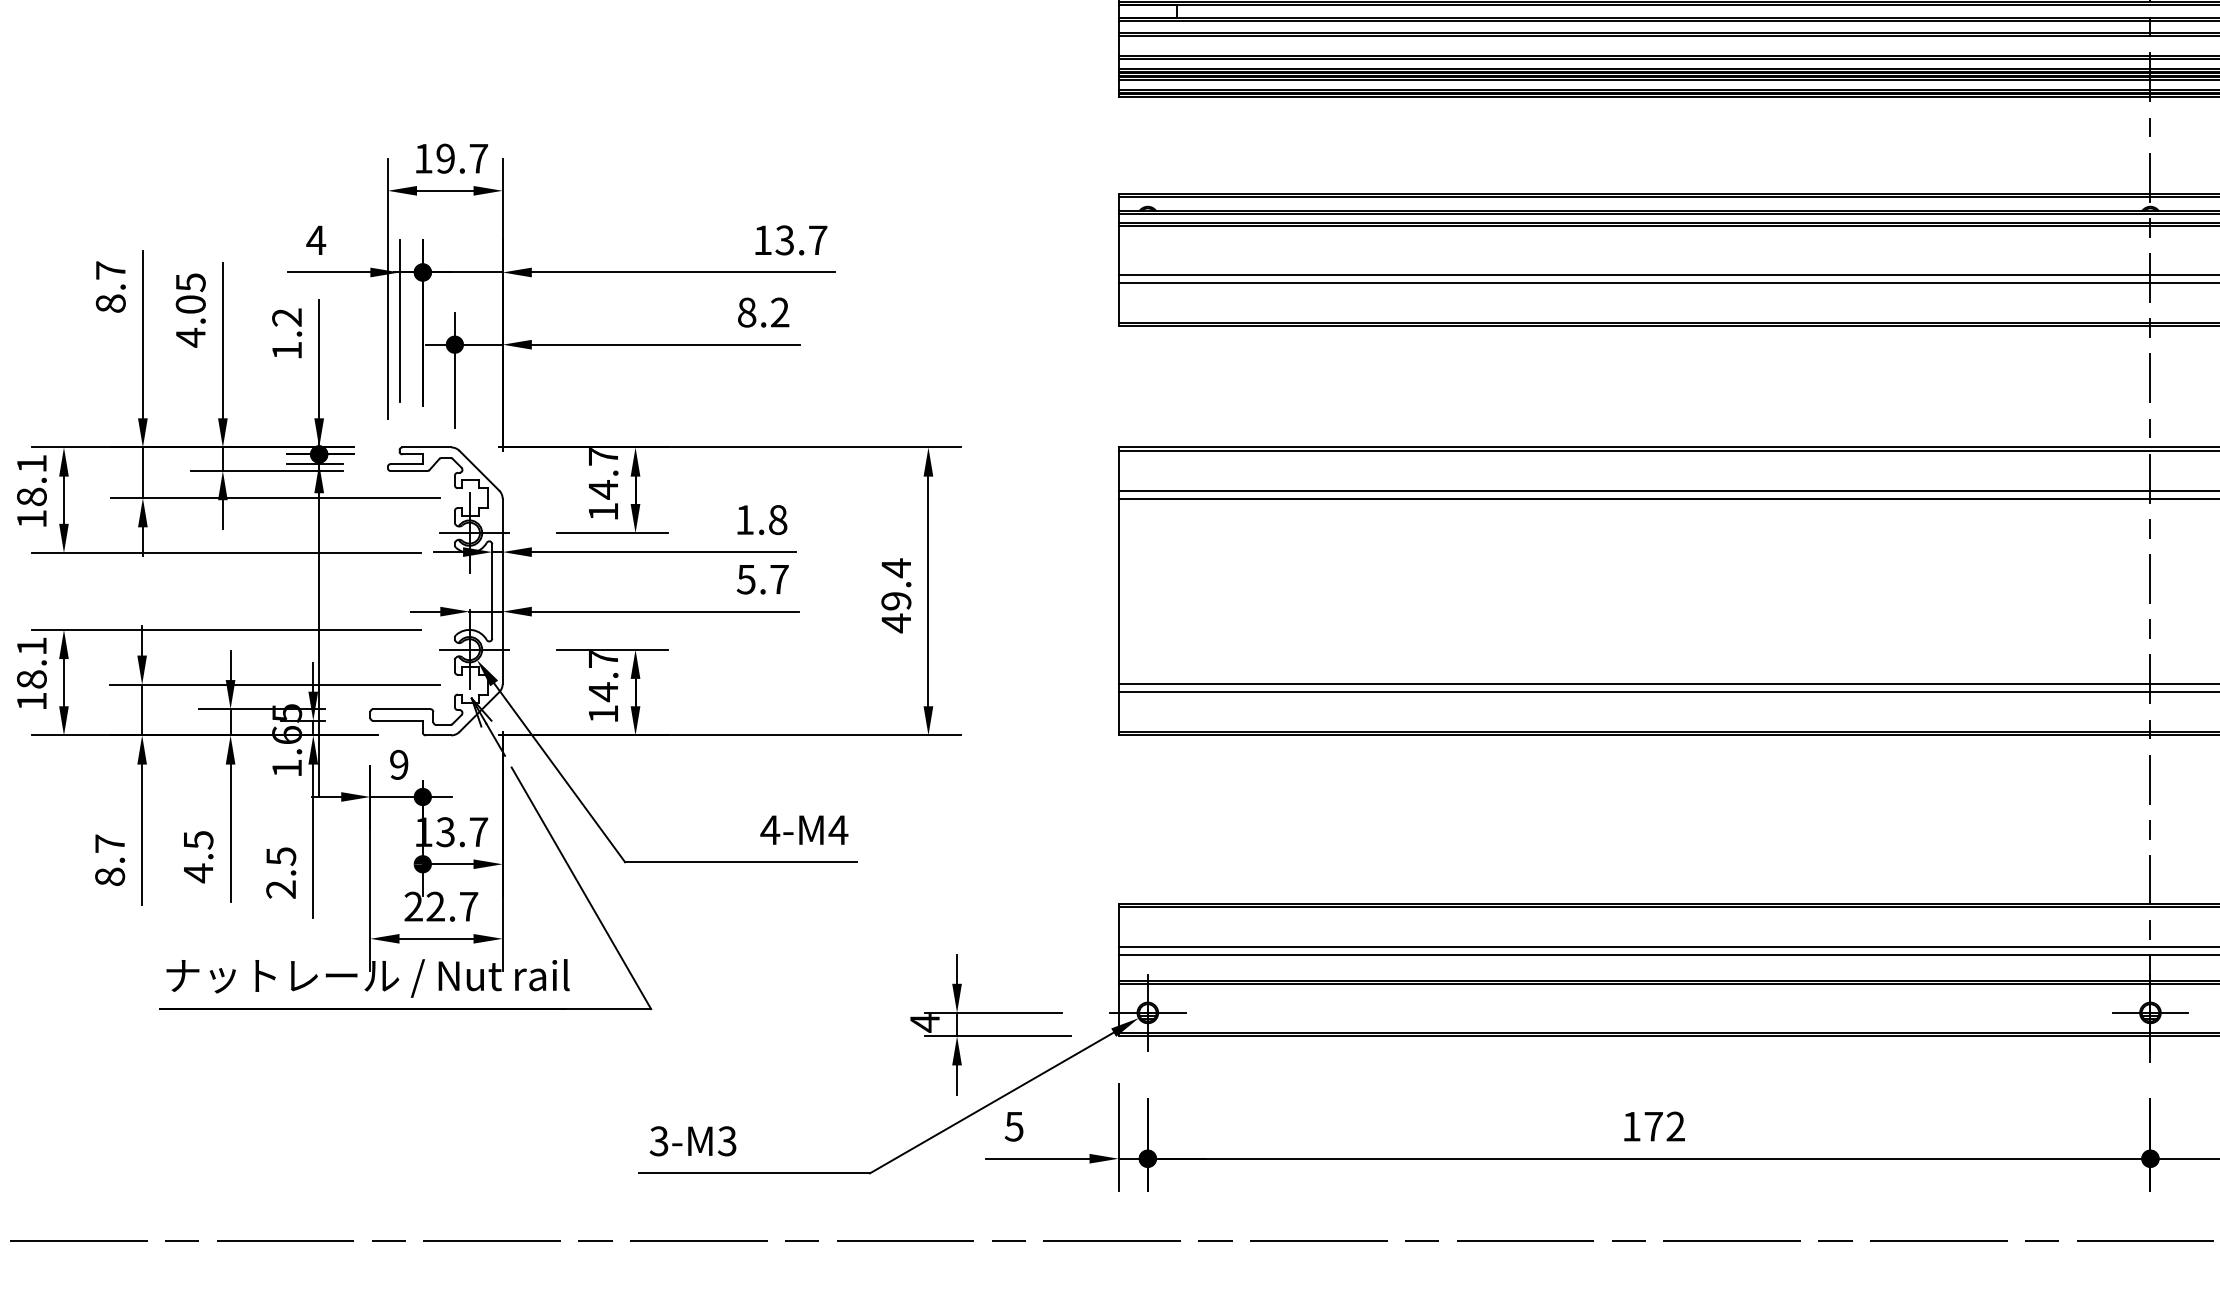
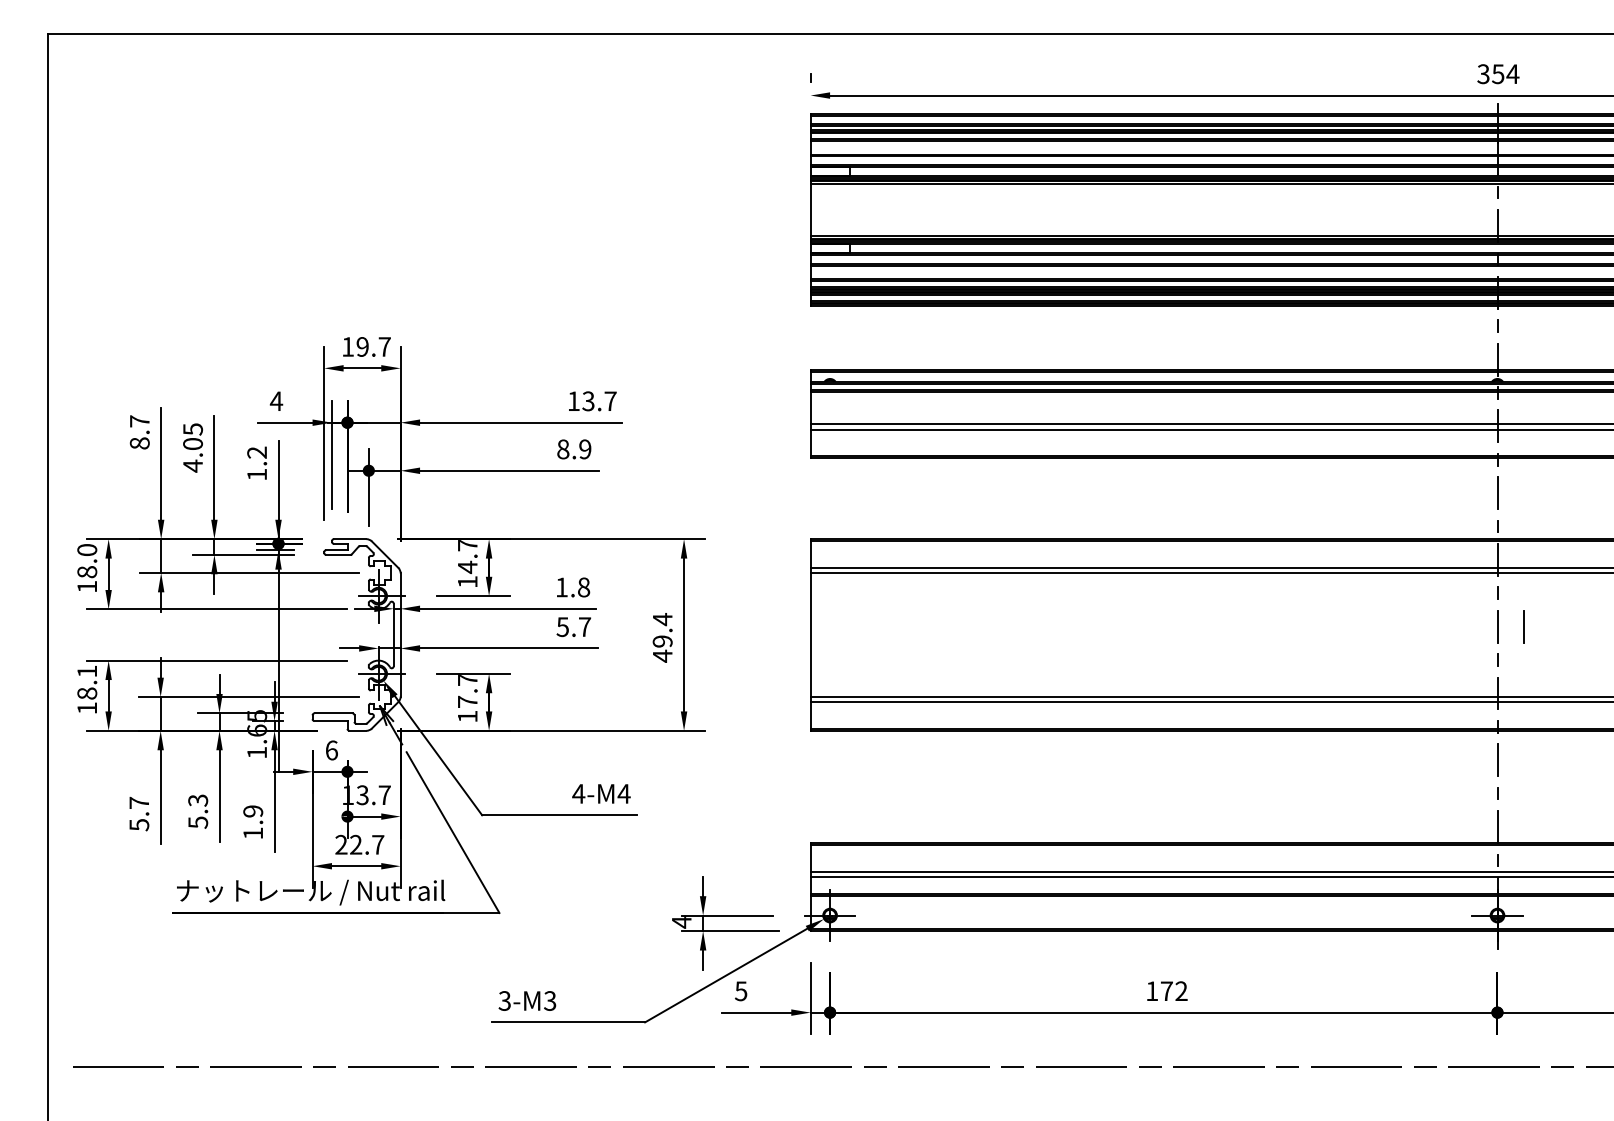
text: (780, 312) -> (585, 449), 8.2 -> 8.9
text: (32, 462) -> (87, 549), 18.1 -> 18.0
line: (2189, 578) -> (1523, 626), added
text: (603, 691) -> (467, 701), 14.7 -> 17.7
text: (398, 764) -> (331, 750), 9 -> 6
text: (198, 856) -> (198, 811), 4.5 -> 5.3
text: (281, 873) -> (253, 822), 2.5 -> 1.9
text: (110, 877) -> (139, 825), 8.7 -> 5.7

